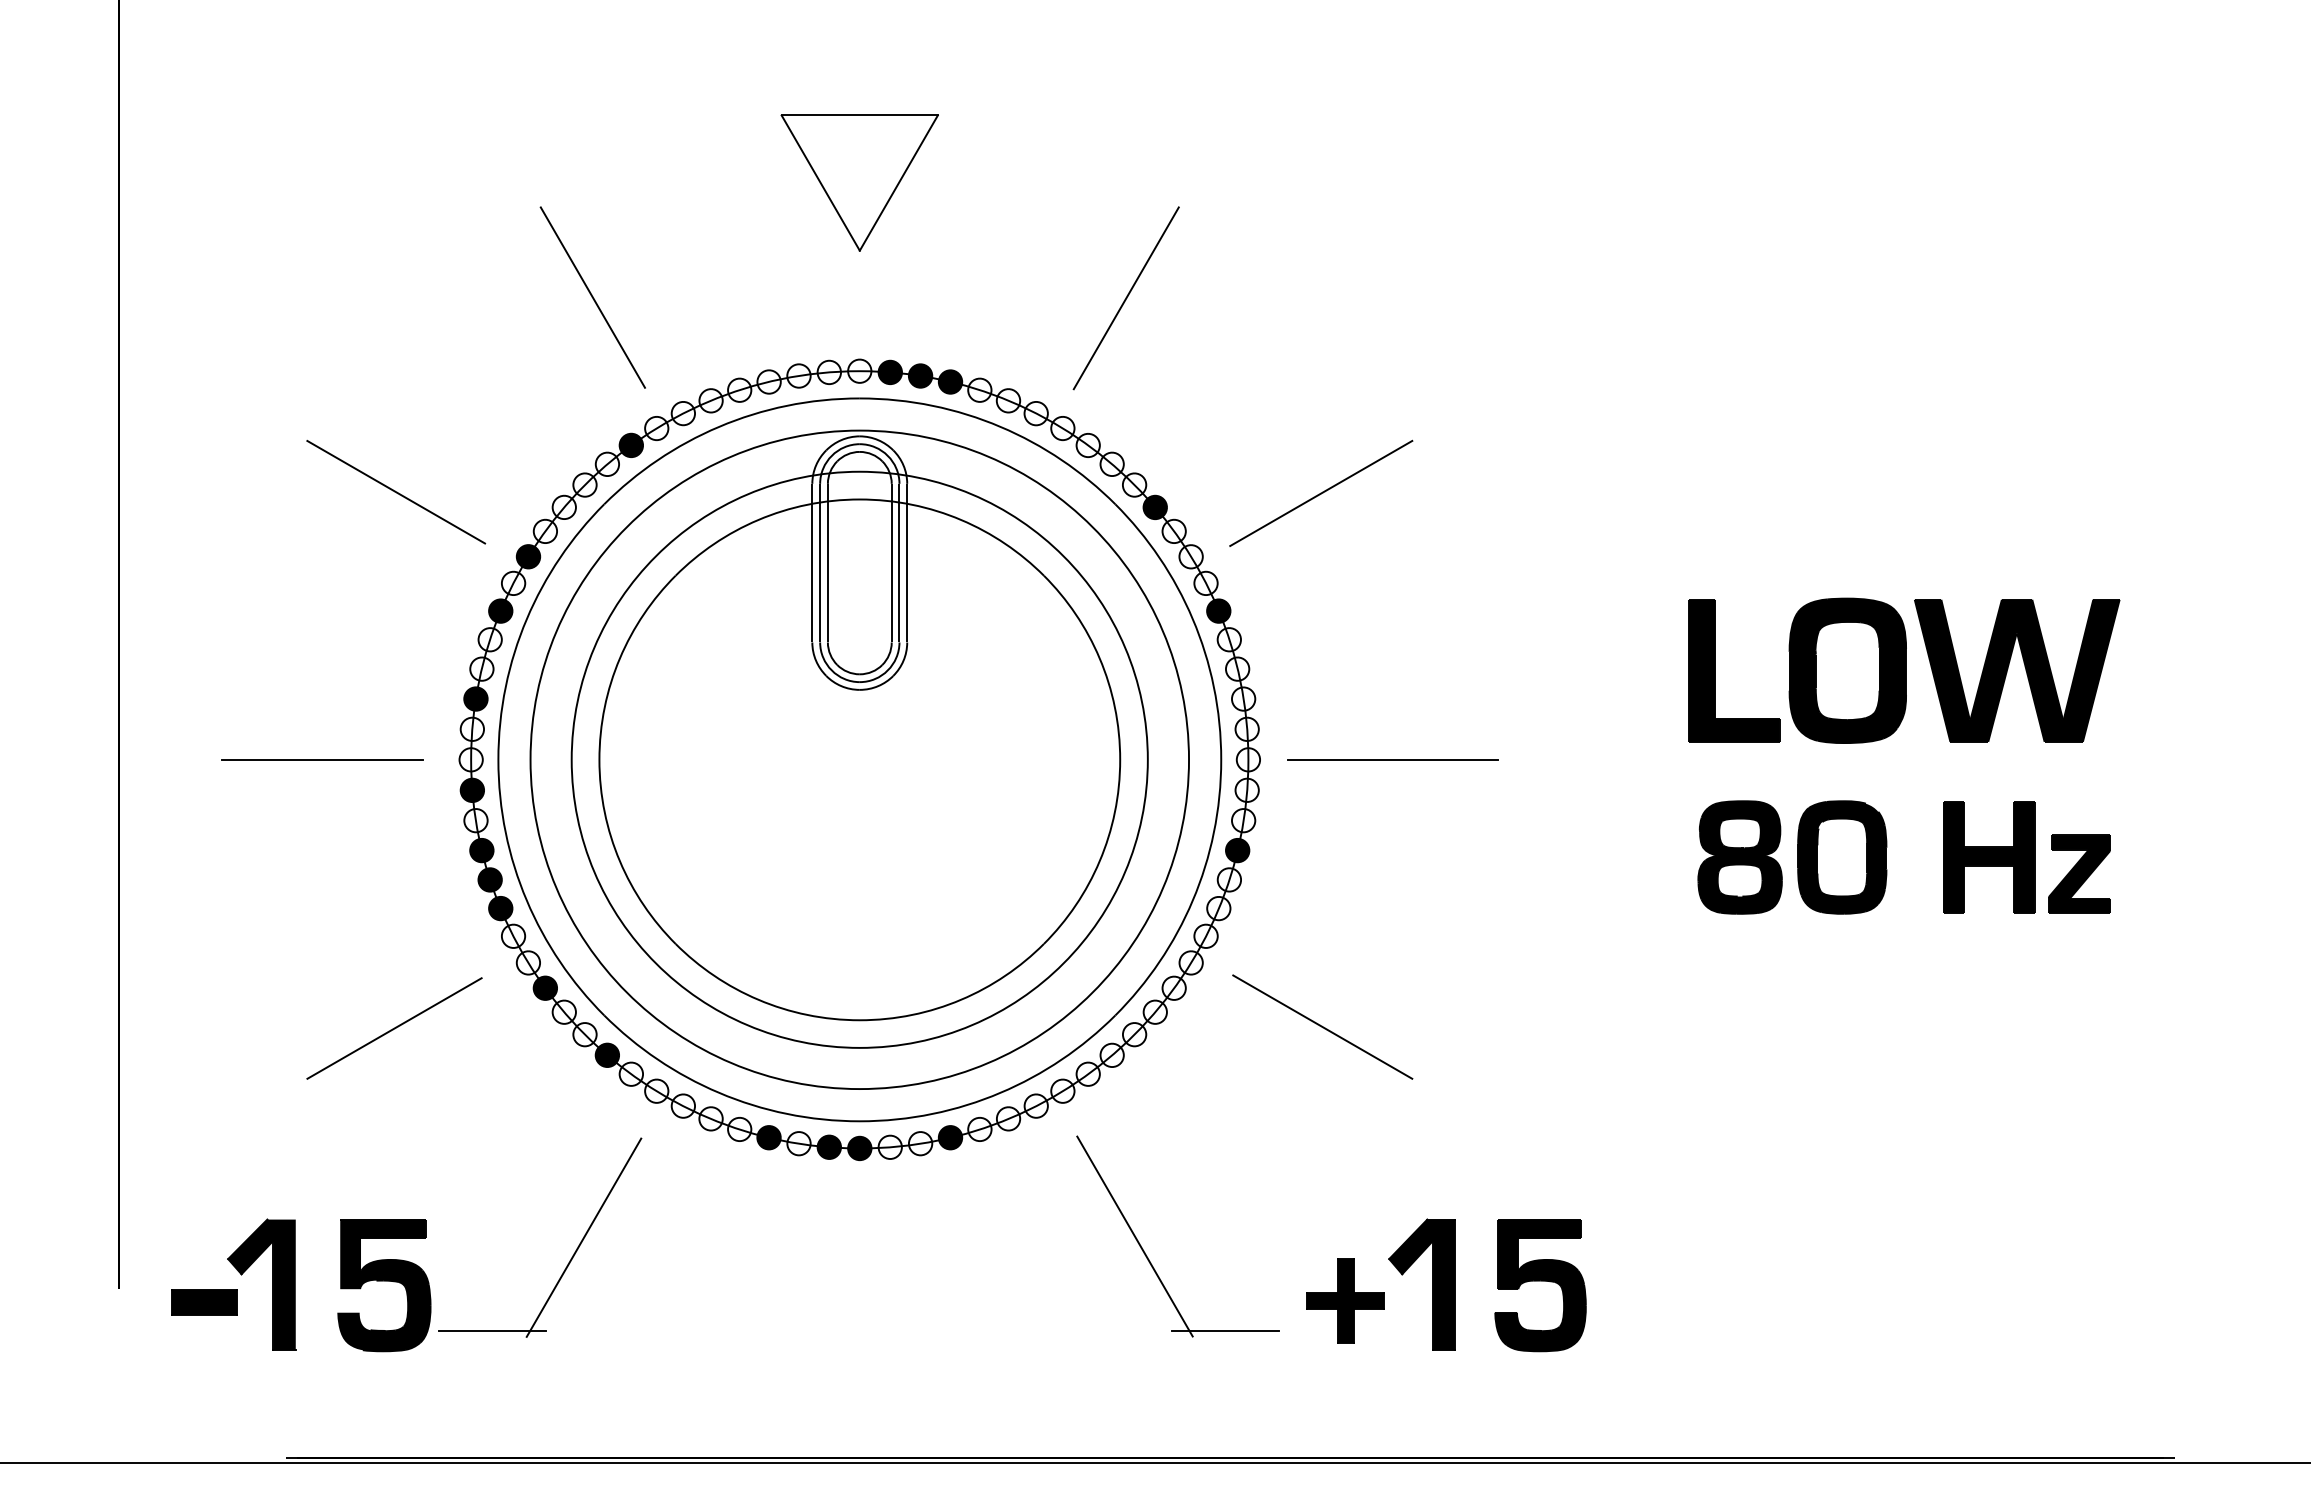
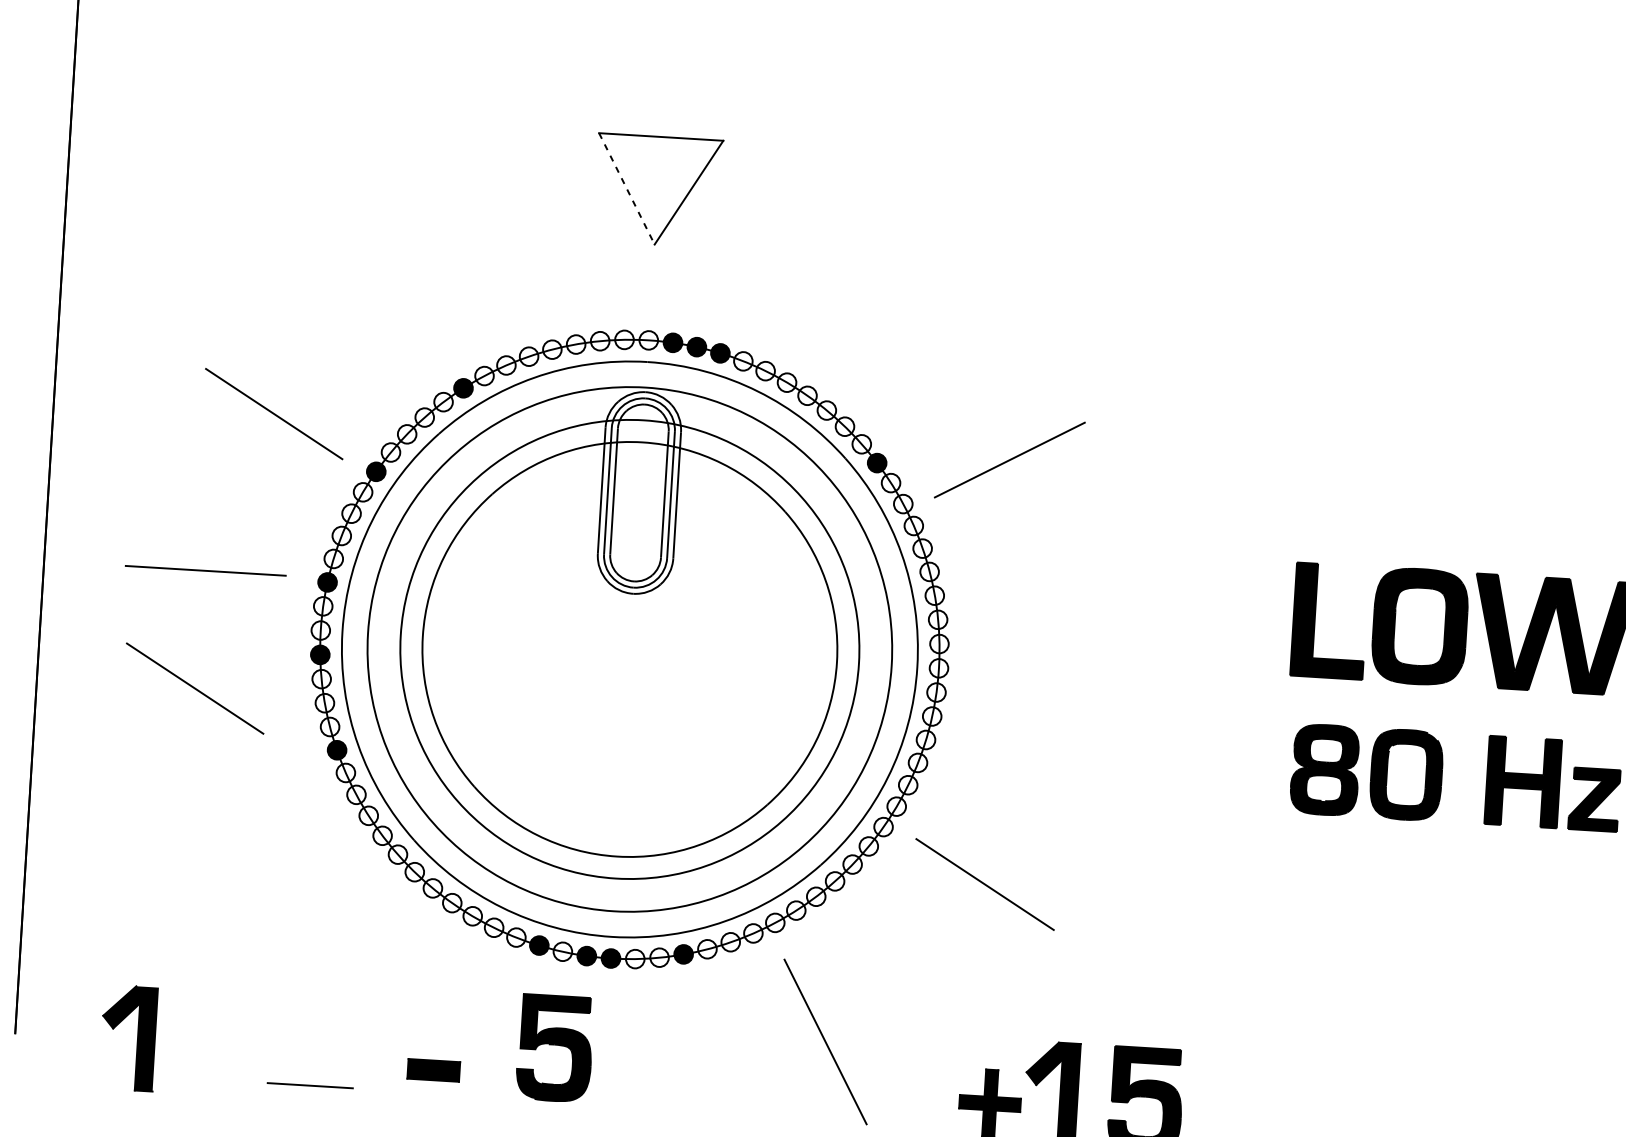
line: (821, 183) -> (627, 189), solid -> dashed
line: (592, 297) -> (439, 268), removed
line: (1125, 298) -> (863, 295), removed
fill: (500, 610) -> (351, 513), removed
fill: (1218, 610) -> (922, 548), removed
line: (322, 759) -> (205, 570), moved
line: (1392, 759) -> (1053, 675), removed
line: (318, 842) -> (195, 688), added
fill: (481, 850) -> (324, 703), removed
fill: (1237, 850) -> (925, 739), removed
fill: (489, 879) -> (329, 726), removed
fill: (545, 987) -> (368, 815), removed
line: (394, 1028) -> (246, 840), removed
fill: (607, 1055) -> (414, 872), removed
line: (583, 1237) -> (386, 1015), removed
part: (384, 1285) -> (554, 1048), moved
part: (204, 1302) -> (433, 1070), moved
line: (1225, 1330) -> (892, 1121), removed

